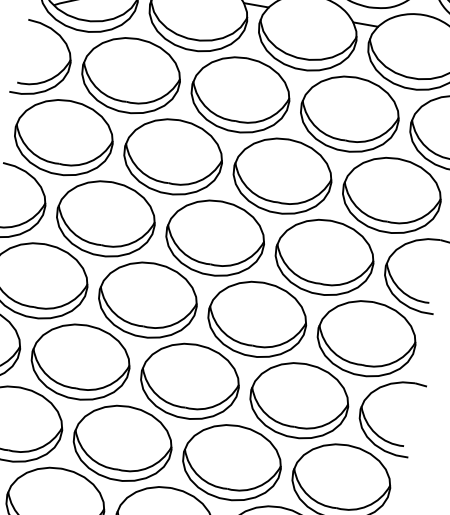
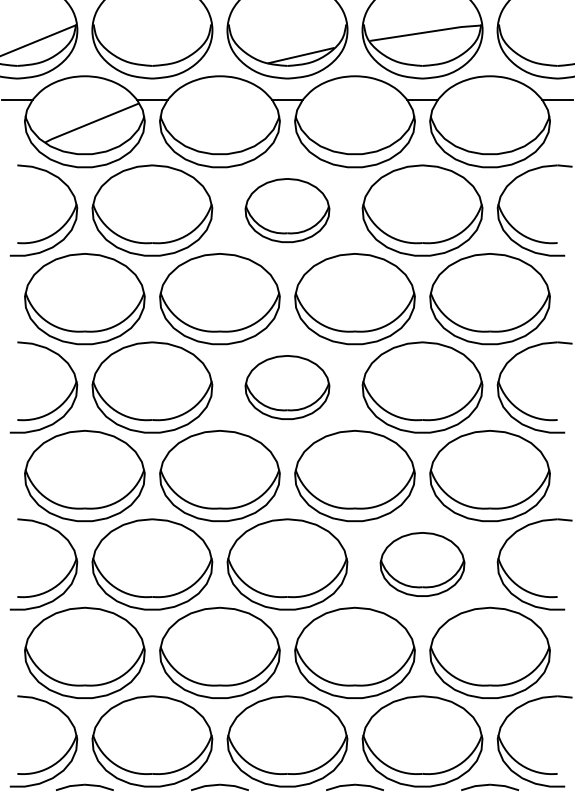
part: (240, 94) -> (287, 210), size x0.7
part: (215, 238) -> (287, 387), size x0.7
part: (299, 400) -> (422, 564), size x0.7

